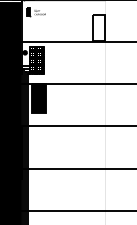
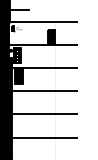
fill: (98, 28) -> (51, 37), added

